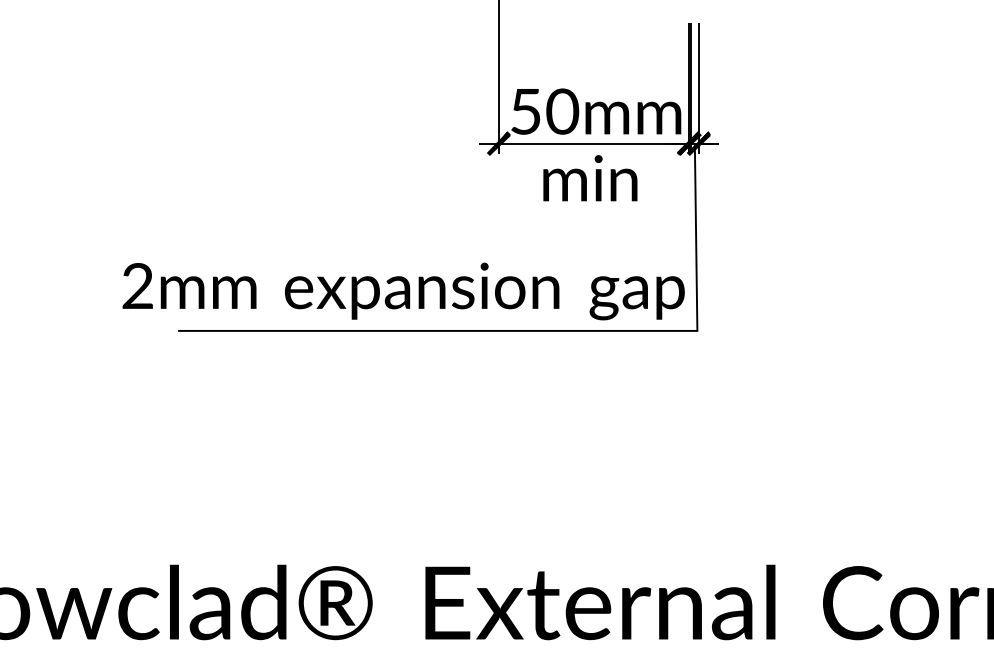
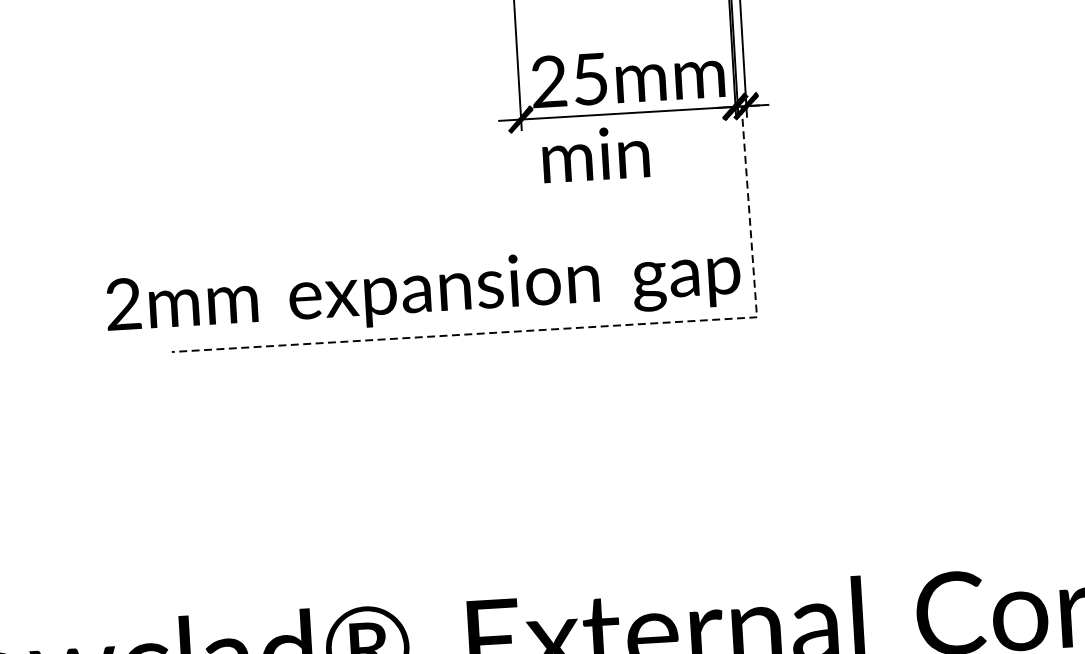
text: (544, 111) -> (570, 80), 50mm -> 25mm
text: (590, 178) -> (595, 154), moved
line: (531, 330) -> (570, 327), solid -> dashed

